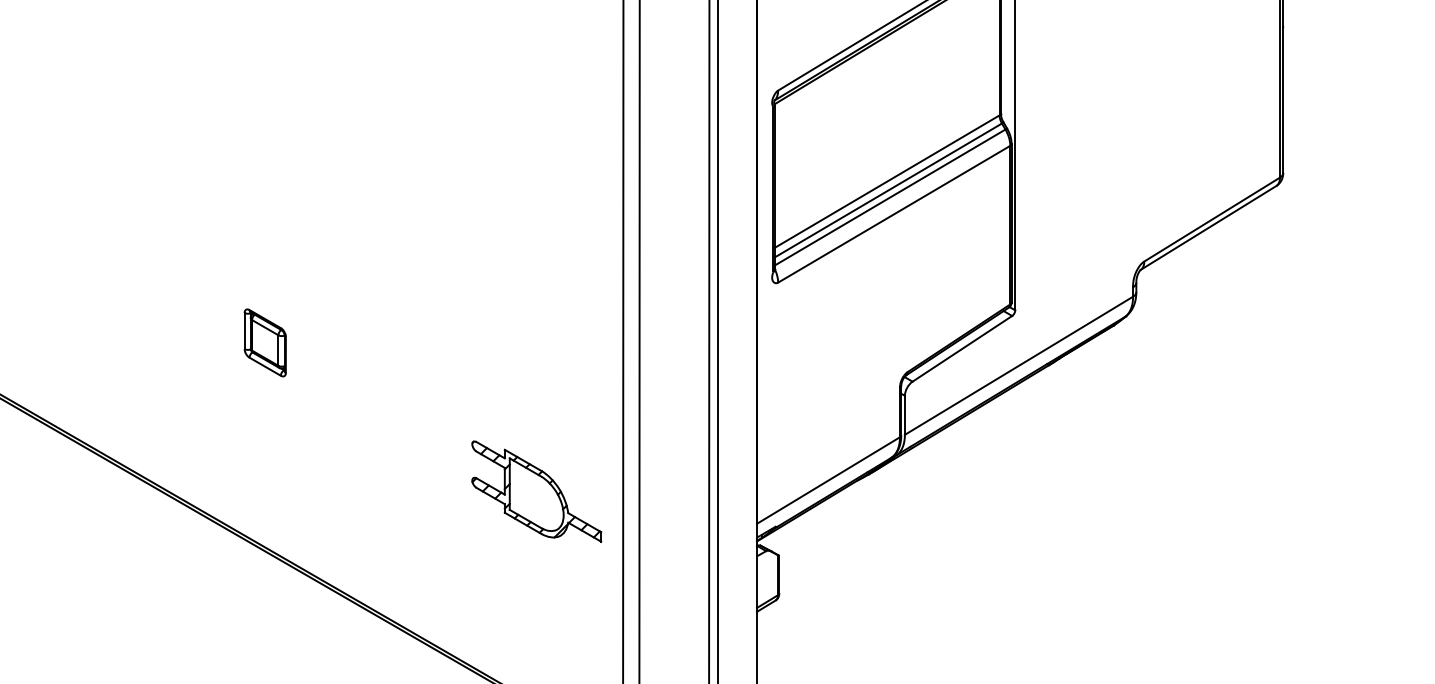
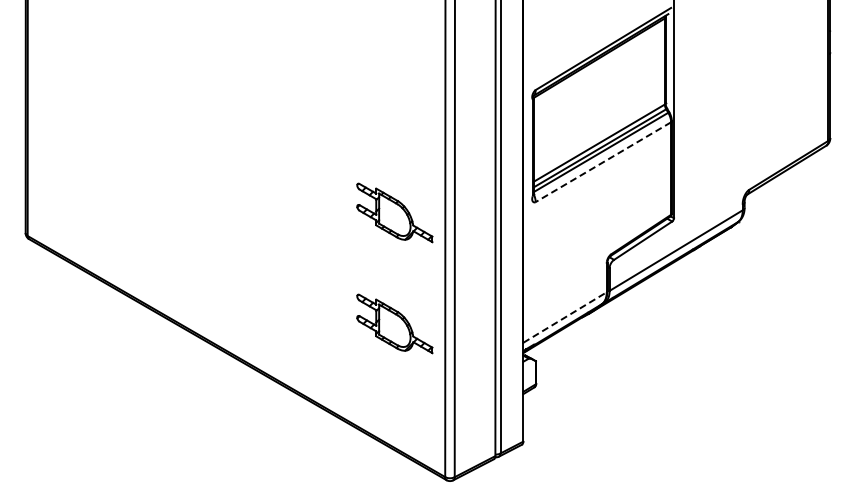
line: (894, 214) -> (603, 162), solid -> dashed
part: (536, 300) -> (394, 212), added
part: (265, 341) -> (236, 236), removed
line: (829, 480) -> (565, 317), solid -> dashed

